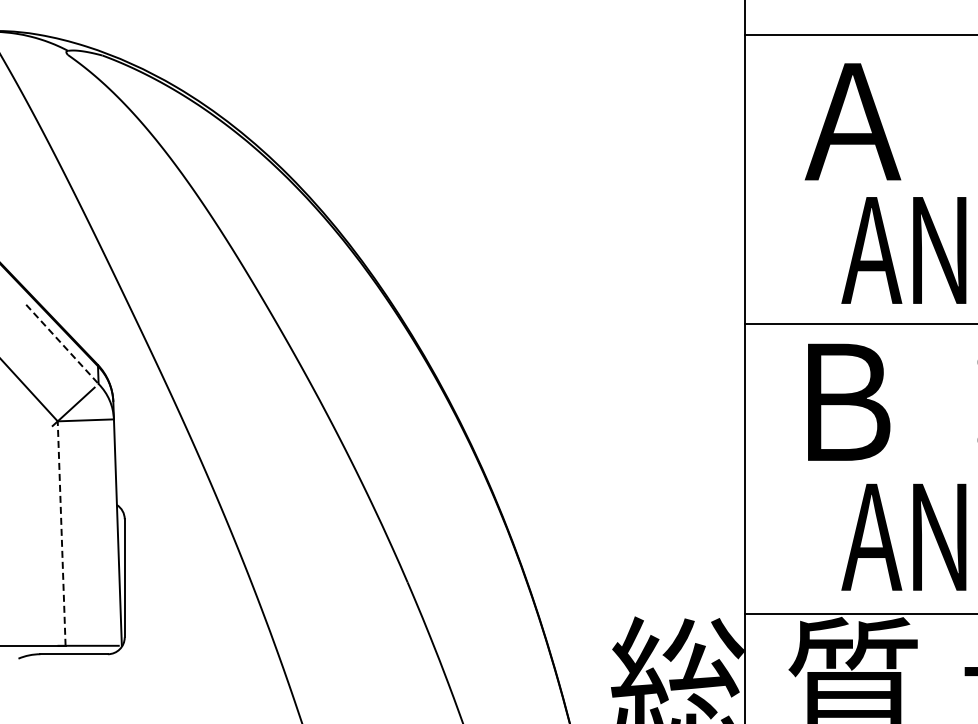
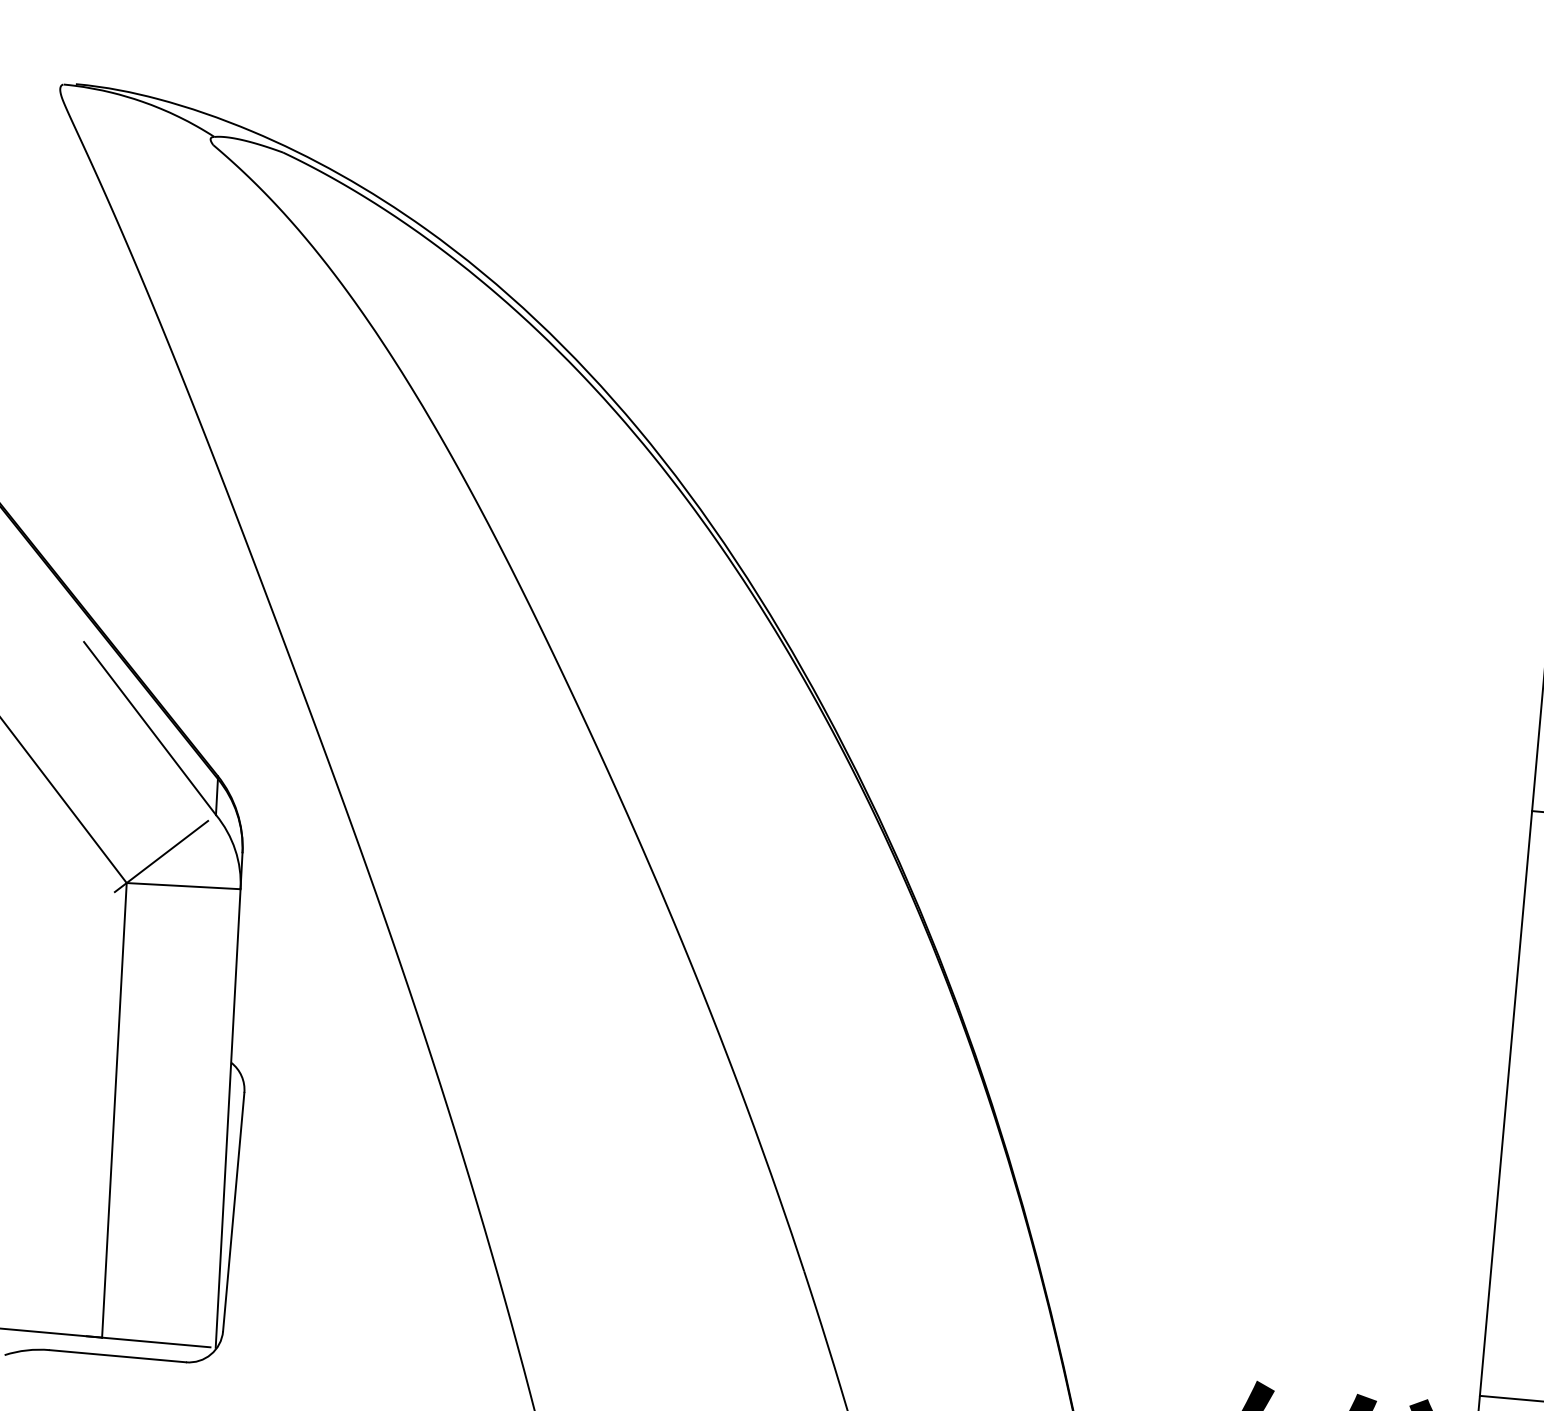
line: (62, 344) -> (150, 728), dashed -> solid
line: (61, 533) -> (114, 1110), dashed -> solid

